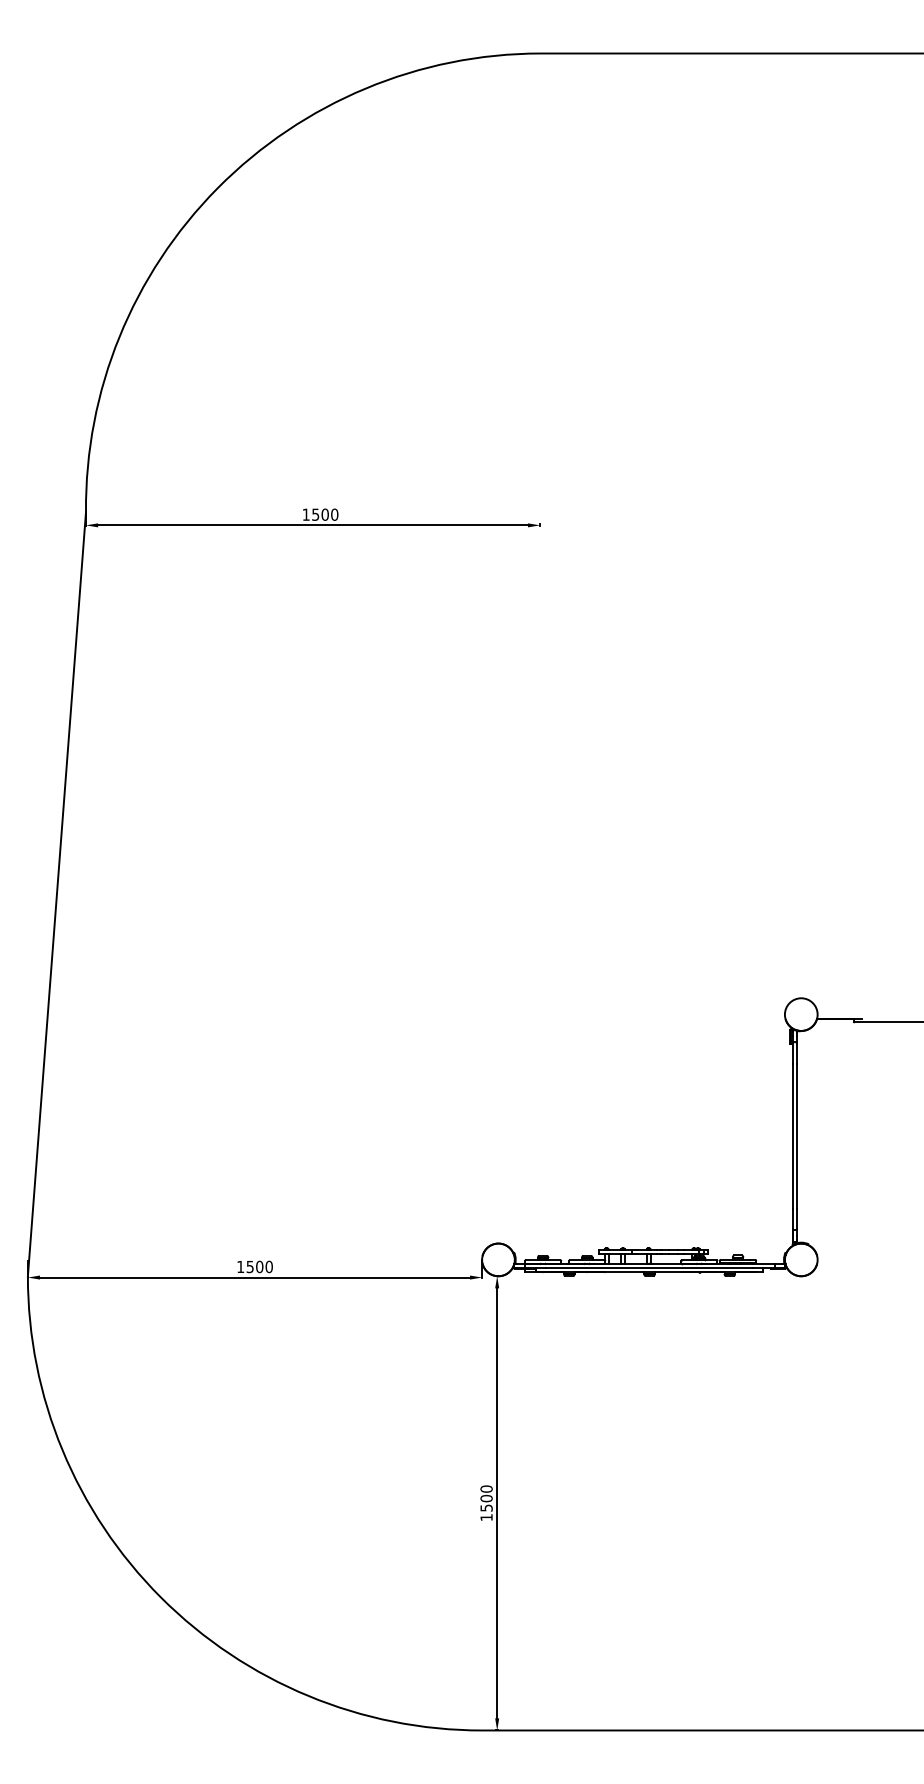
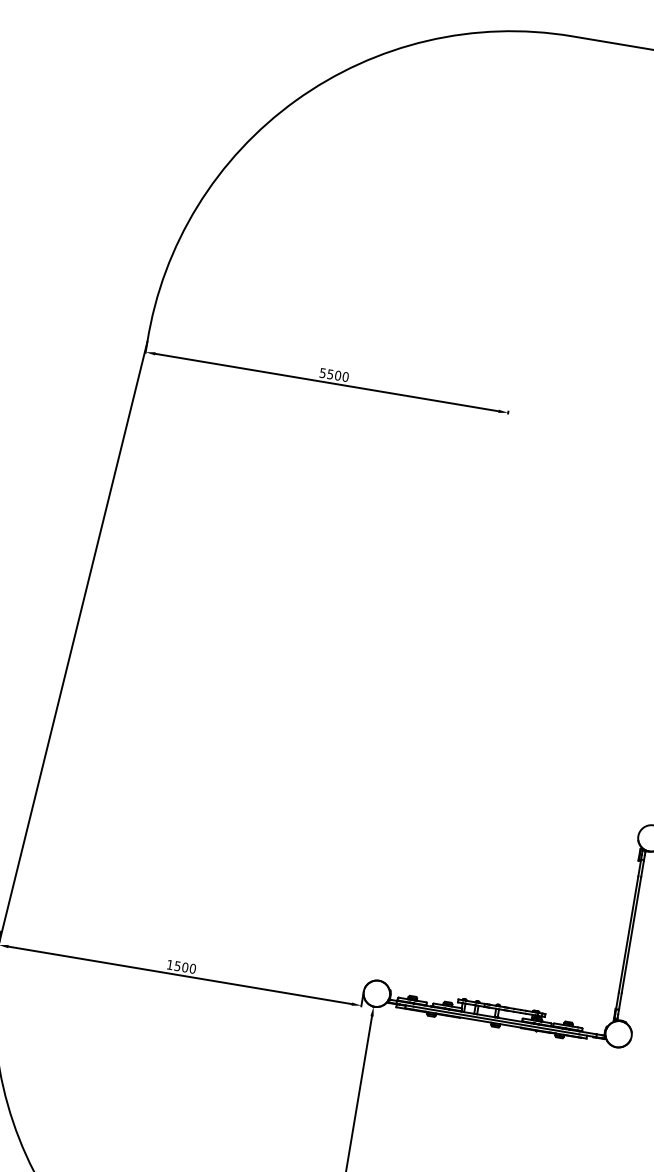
text: (305, 514) -> (322, 372), 1500 -> 5500

